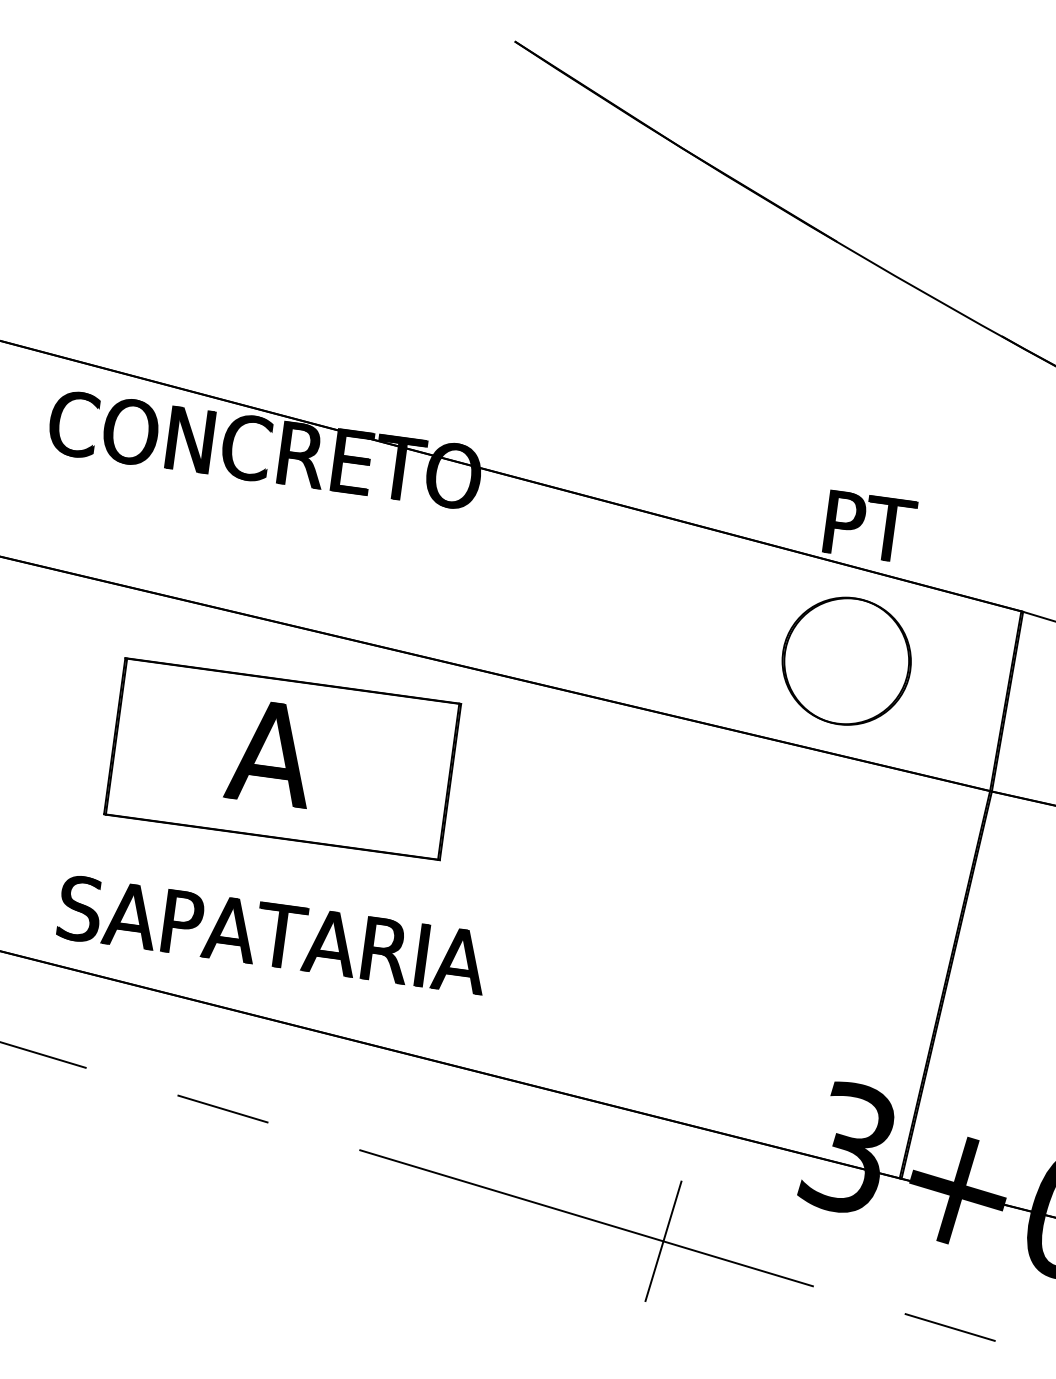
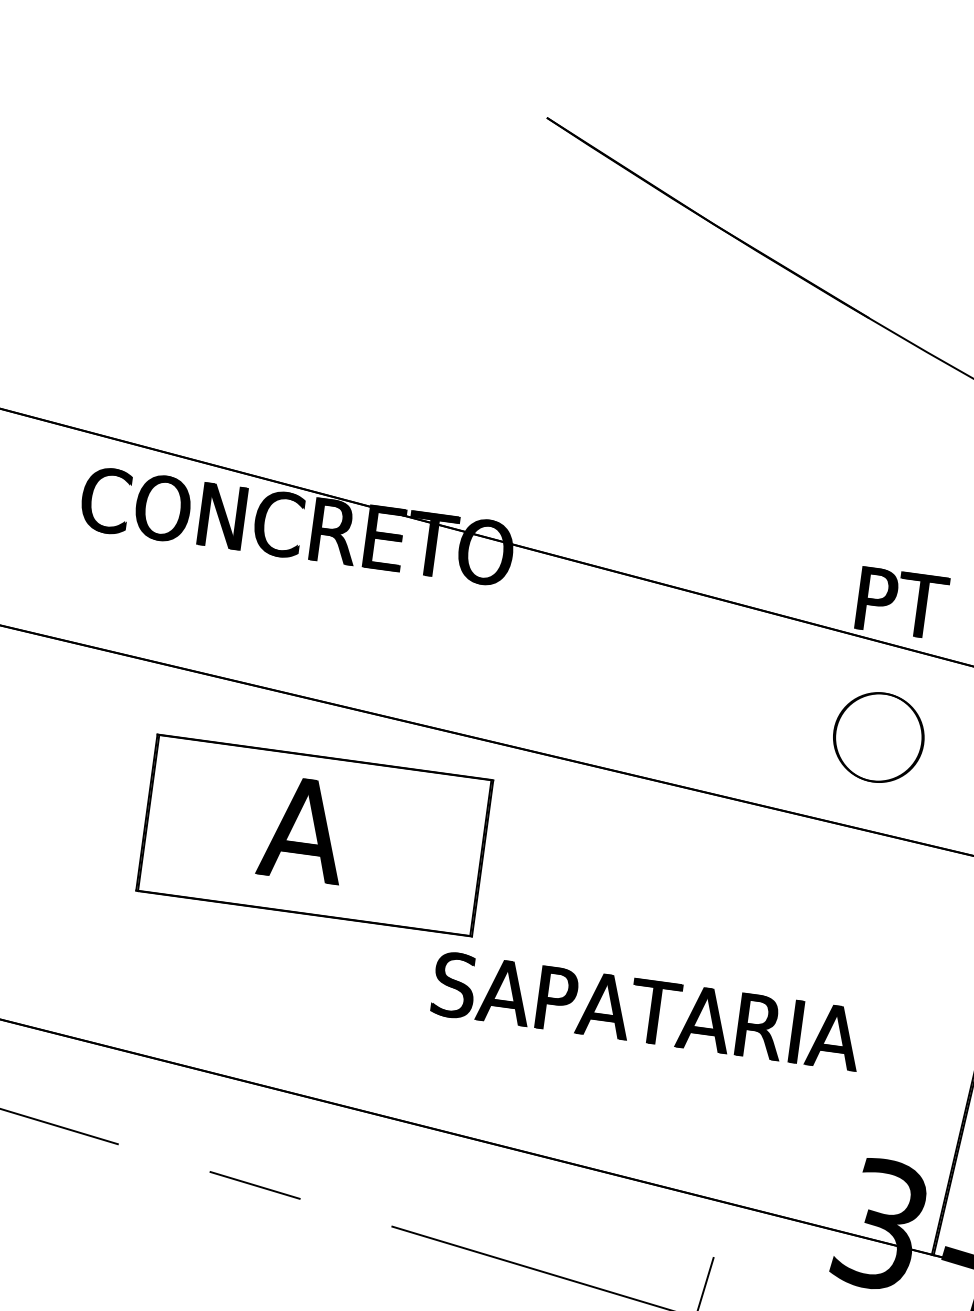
part: (846, 660) -> (878, 736), size x0.7
text: (269, 935) -> (643, 1011), moved

